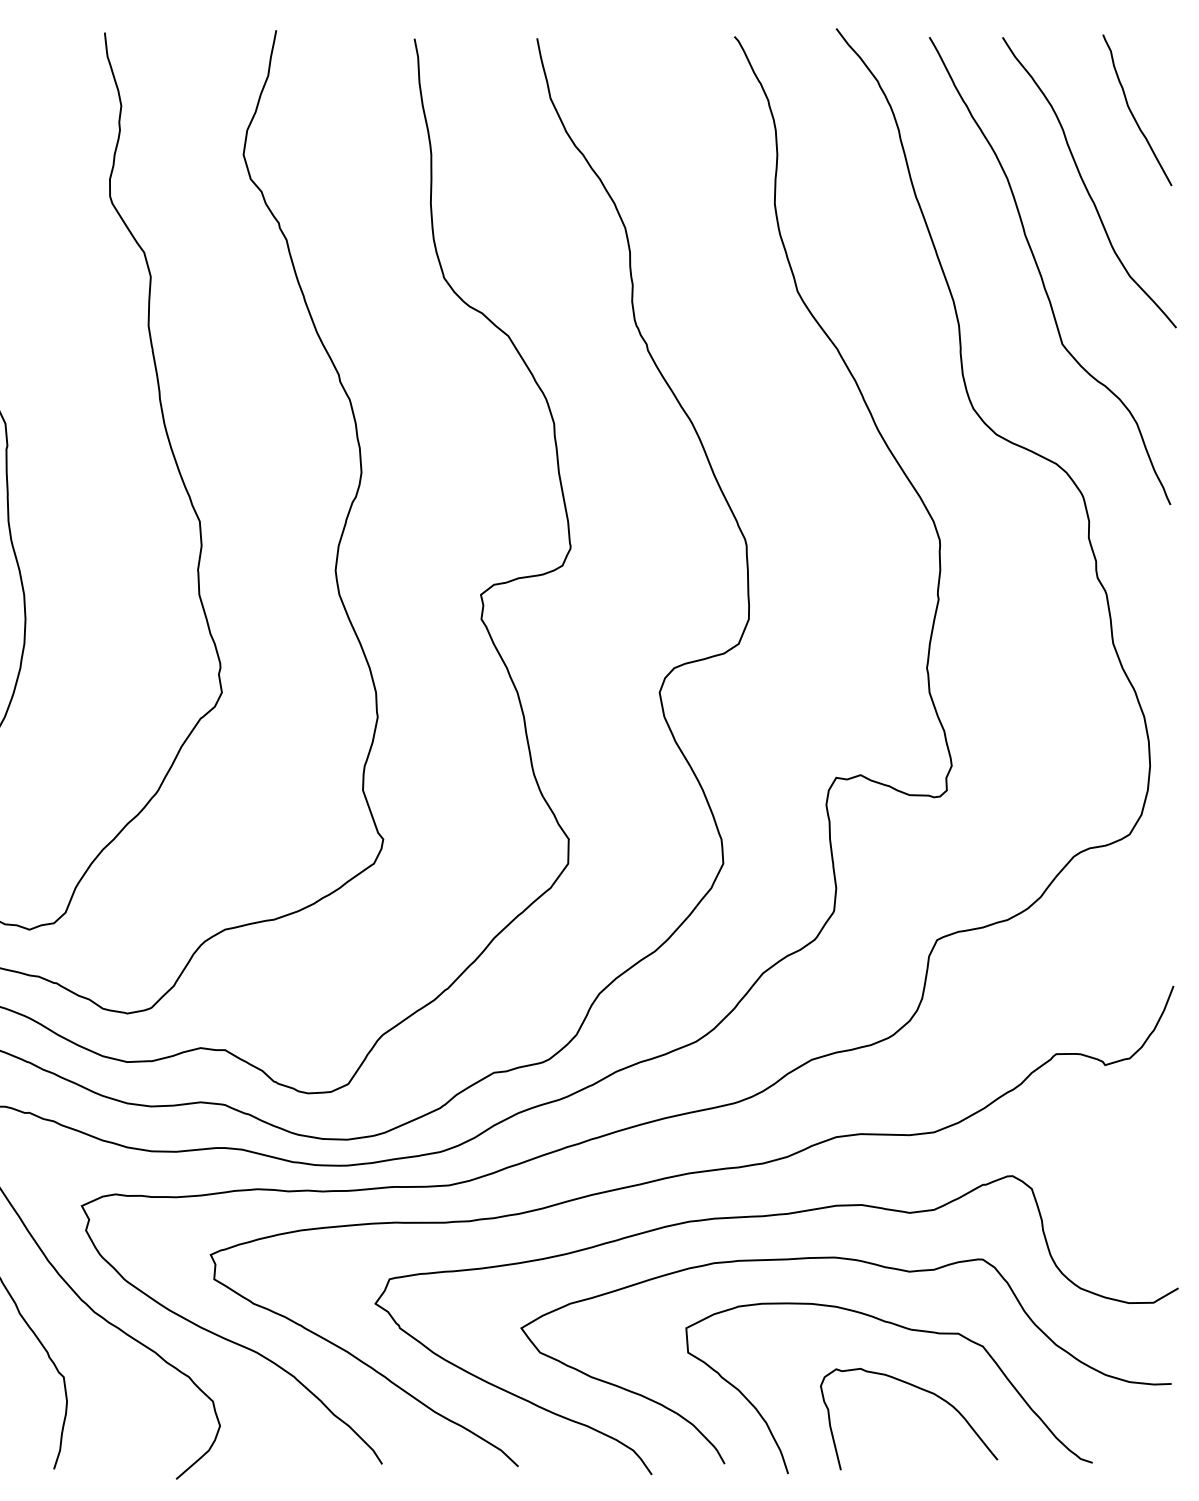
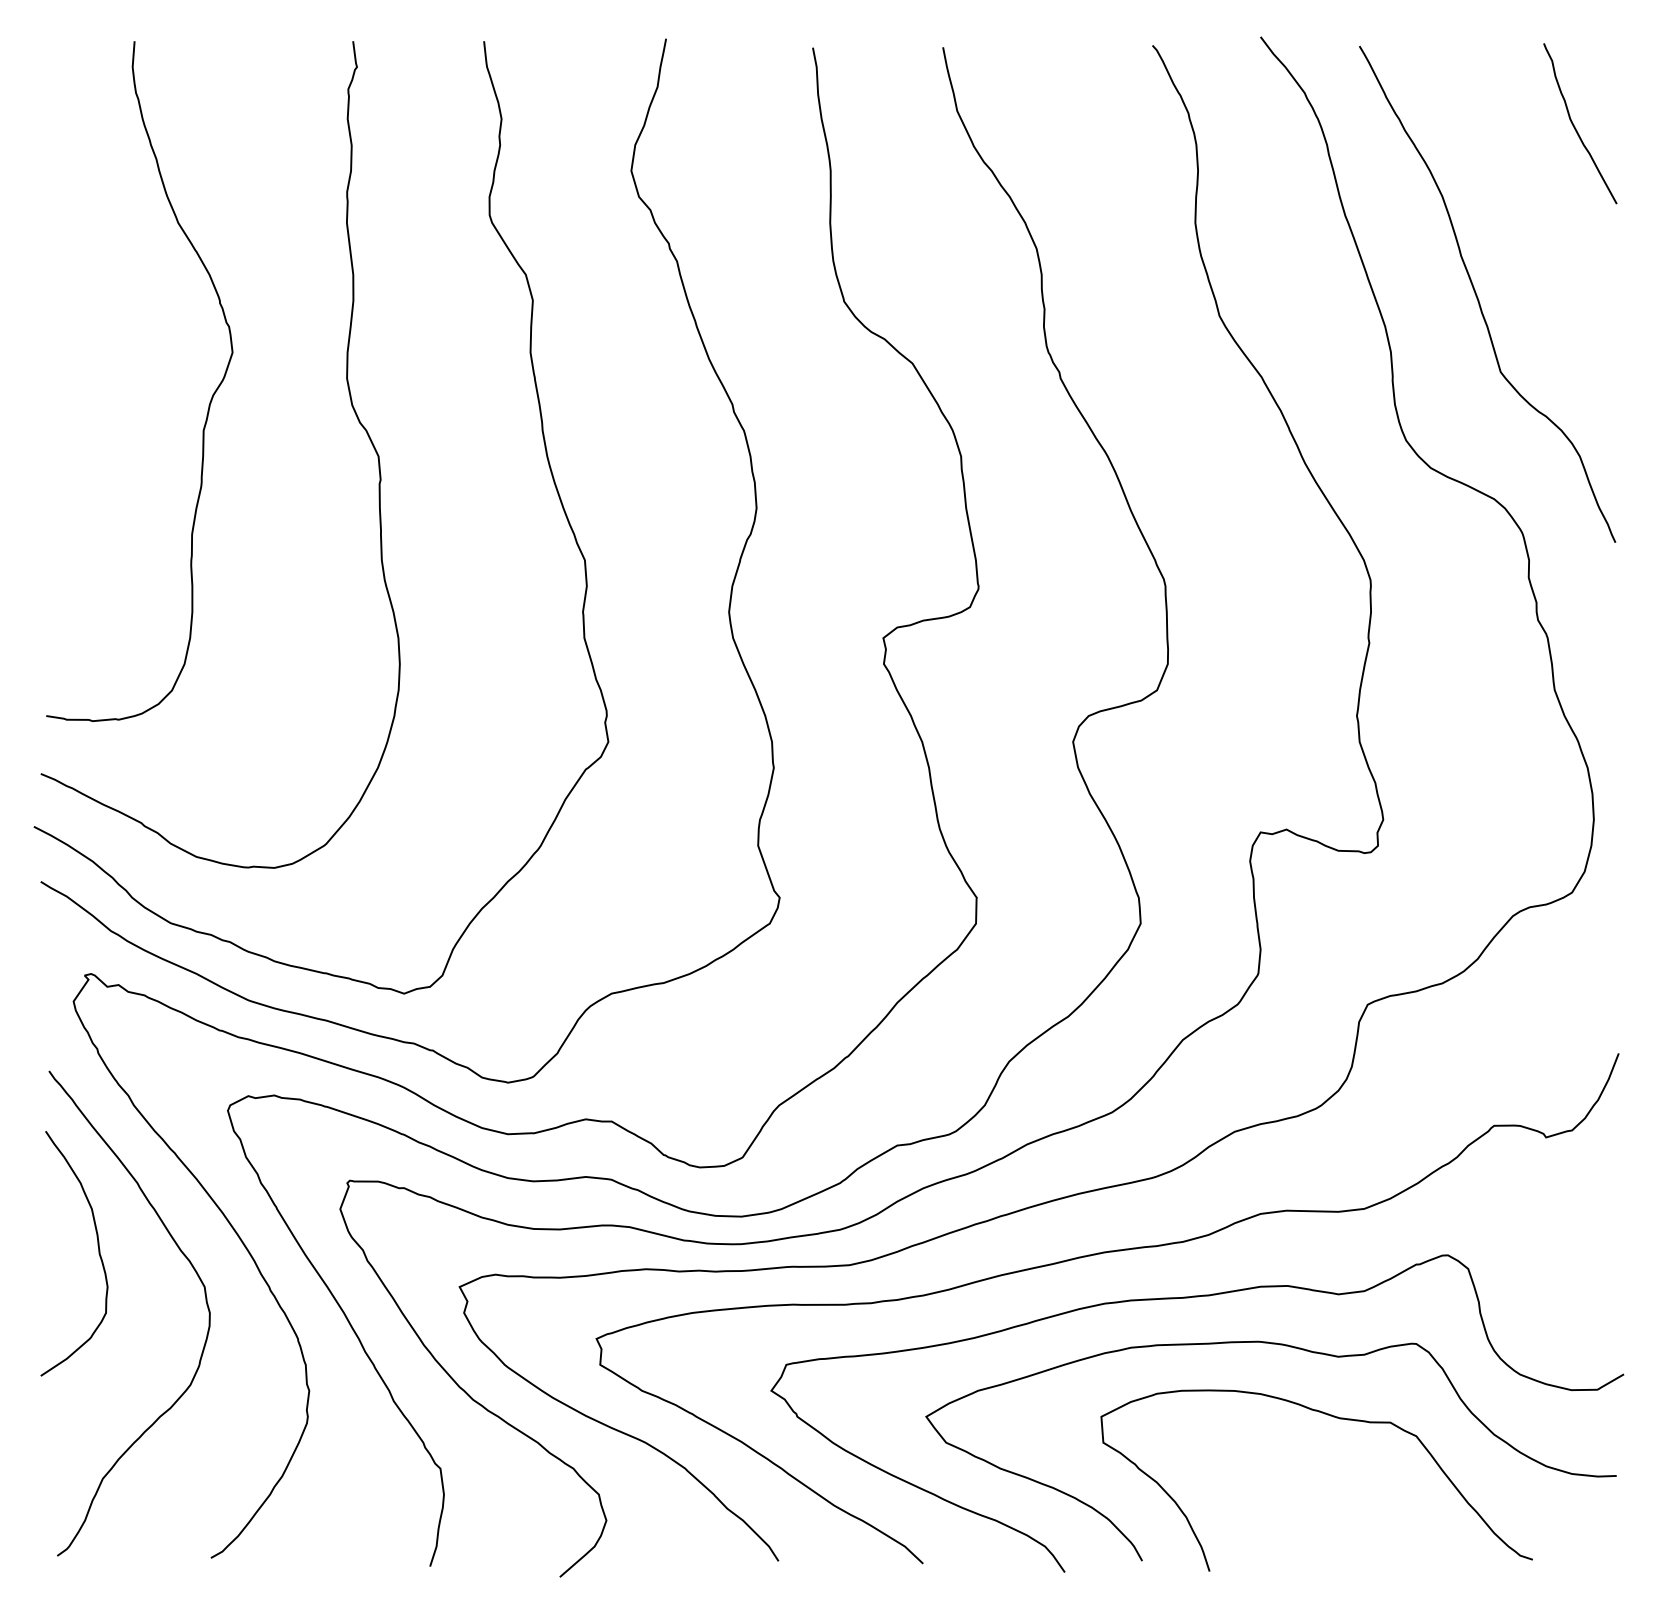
curve: (1085, 184) -> (1525, 202), removed
curve: (919, 1389) -> (1348, 1481), removed

